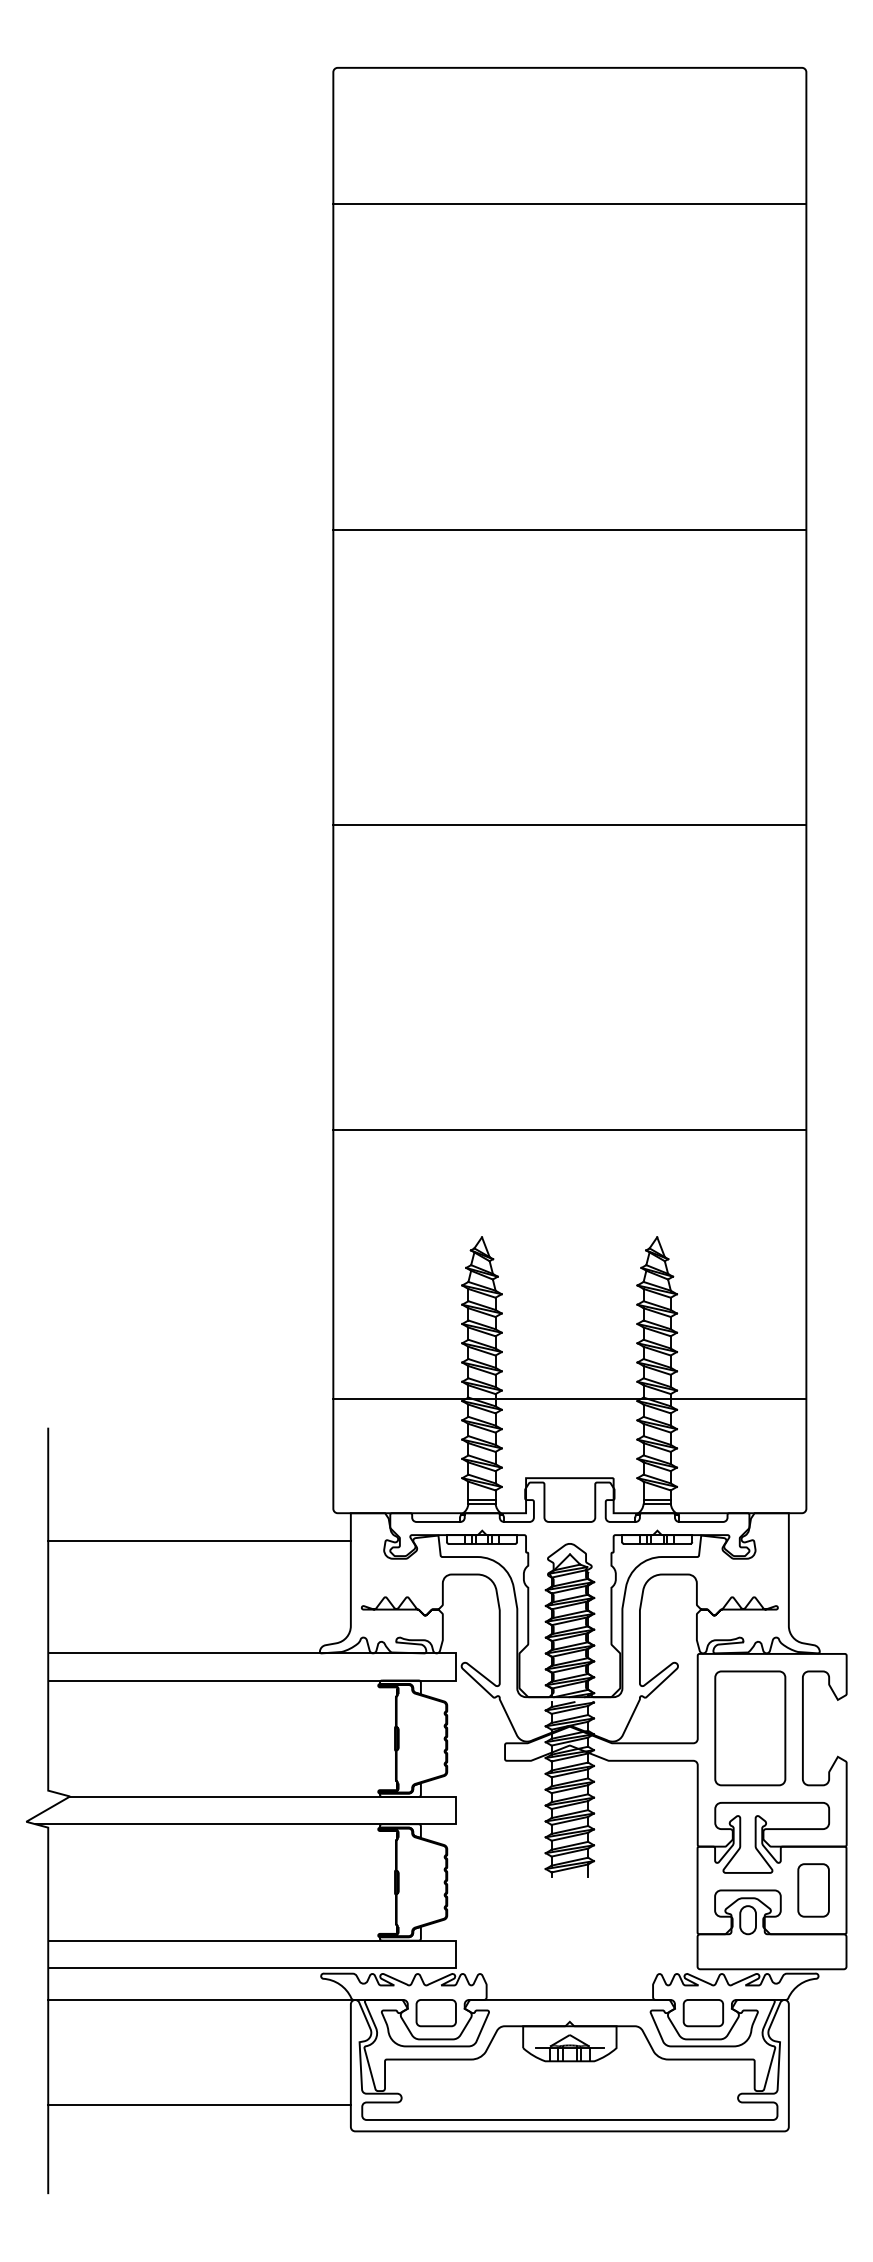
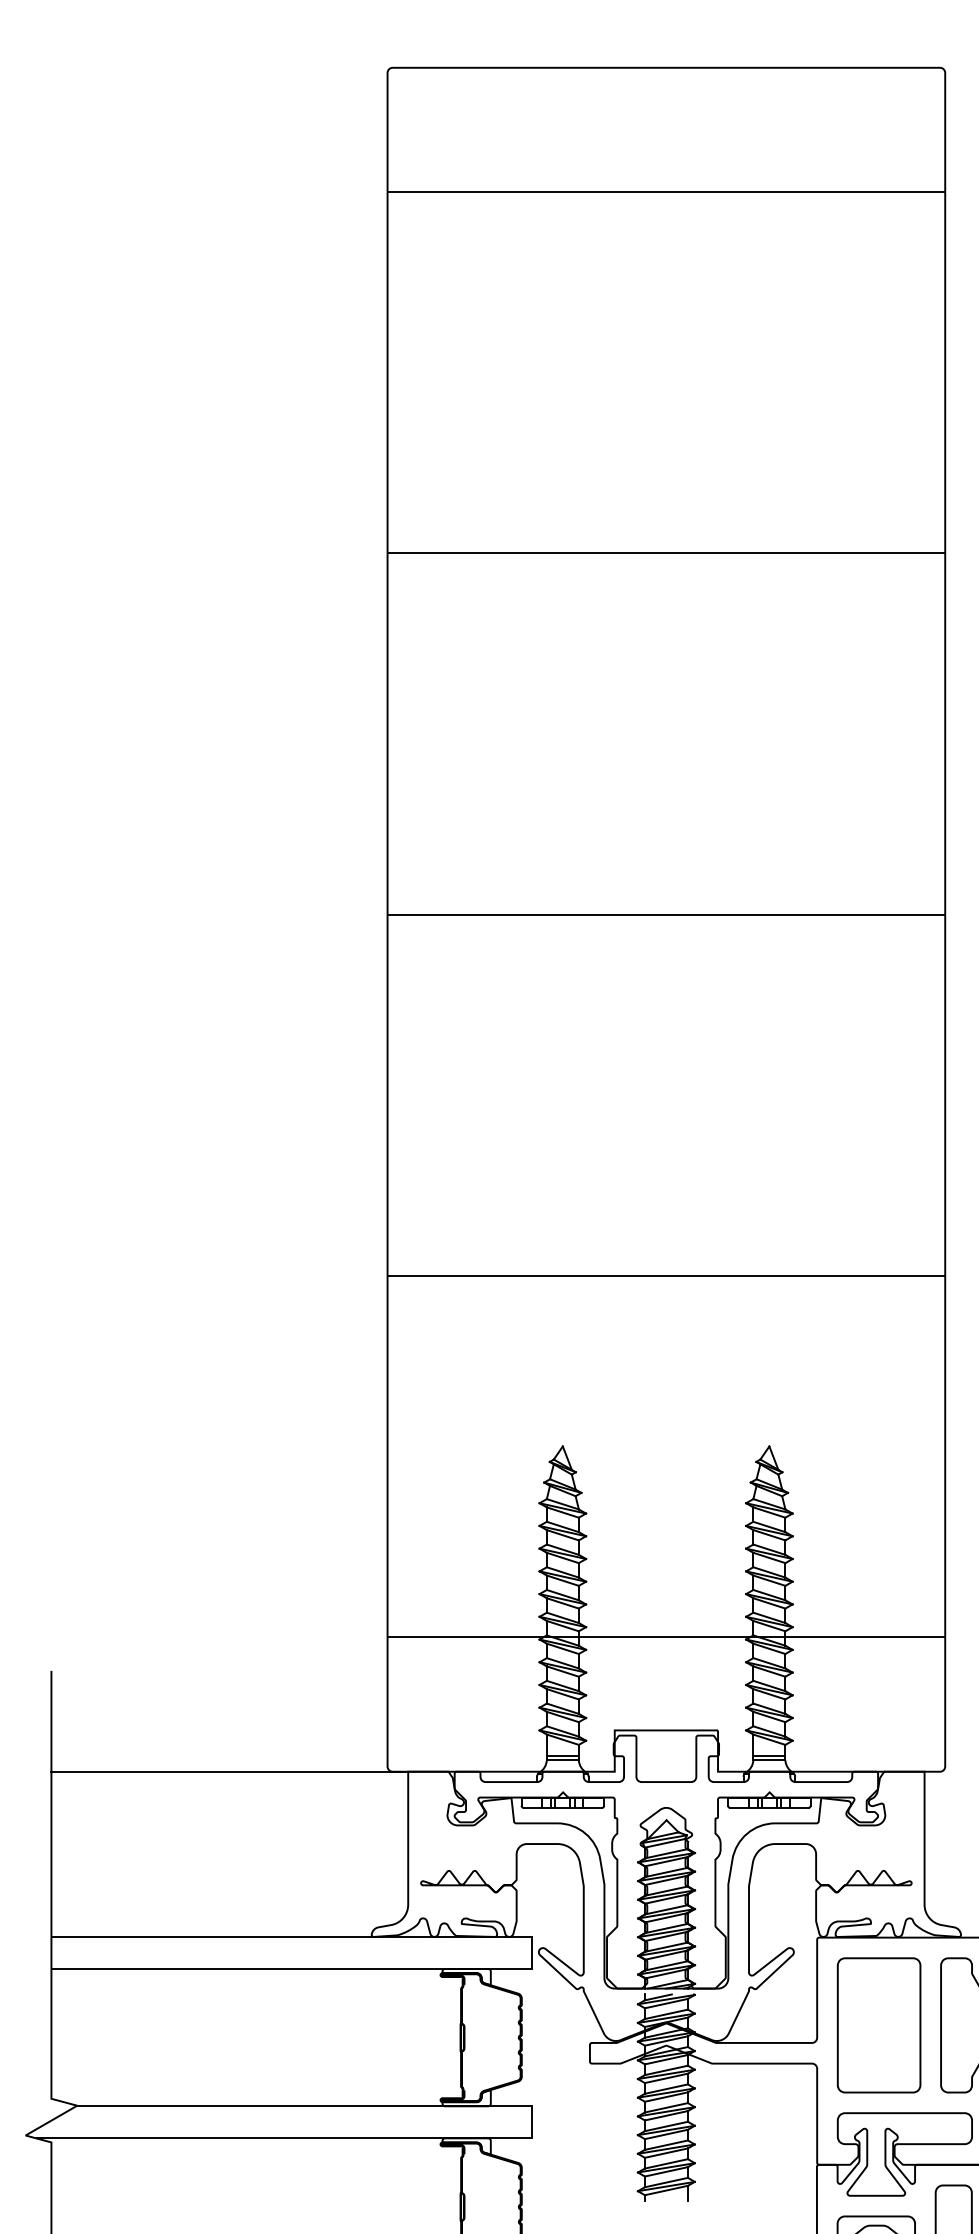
line: (569, 203) -> (665, 191), moved
line: (569, 529) -> (665, 553), moved
line: (569, 825) -> (665, 915), moved
line: (569, 1129) -> (665, 1275), moved
line: (199, 1541) -> (229, 1772), moved

